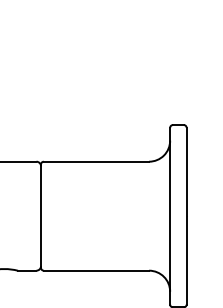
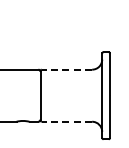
line: (95, 161) -> (66, 69), solid -> dashed
line: (95, 270) -> (66, 121), solid -> dashed

